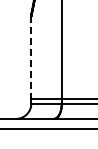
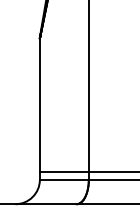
line: (31, 57) -> (40, 105), dashed -> solid

